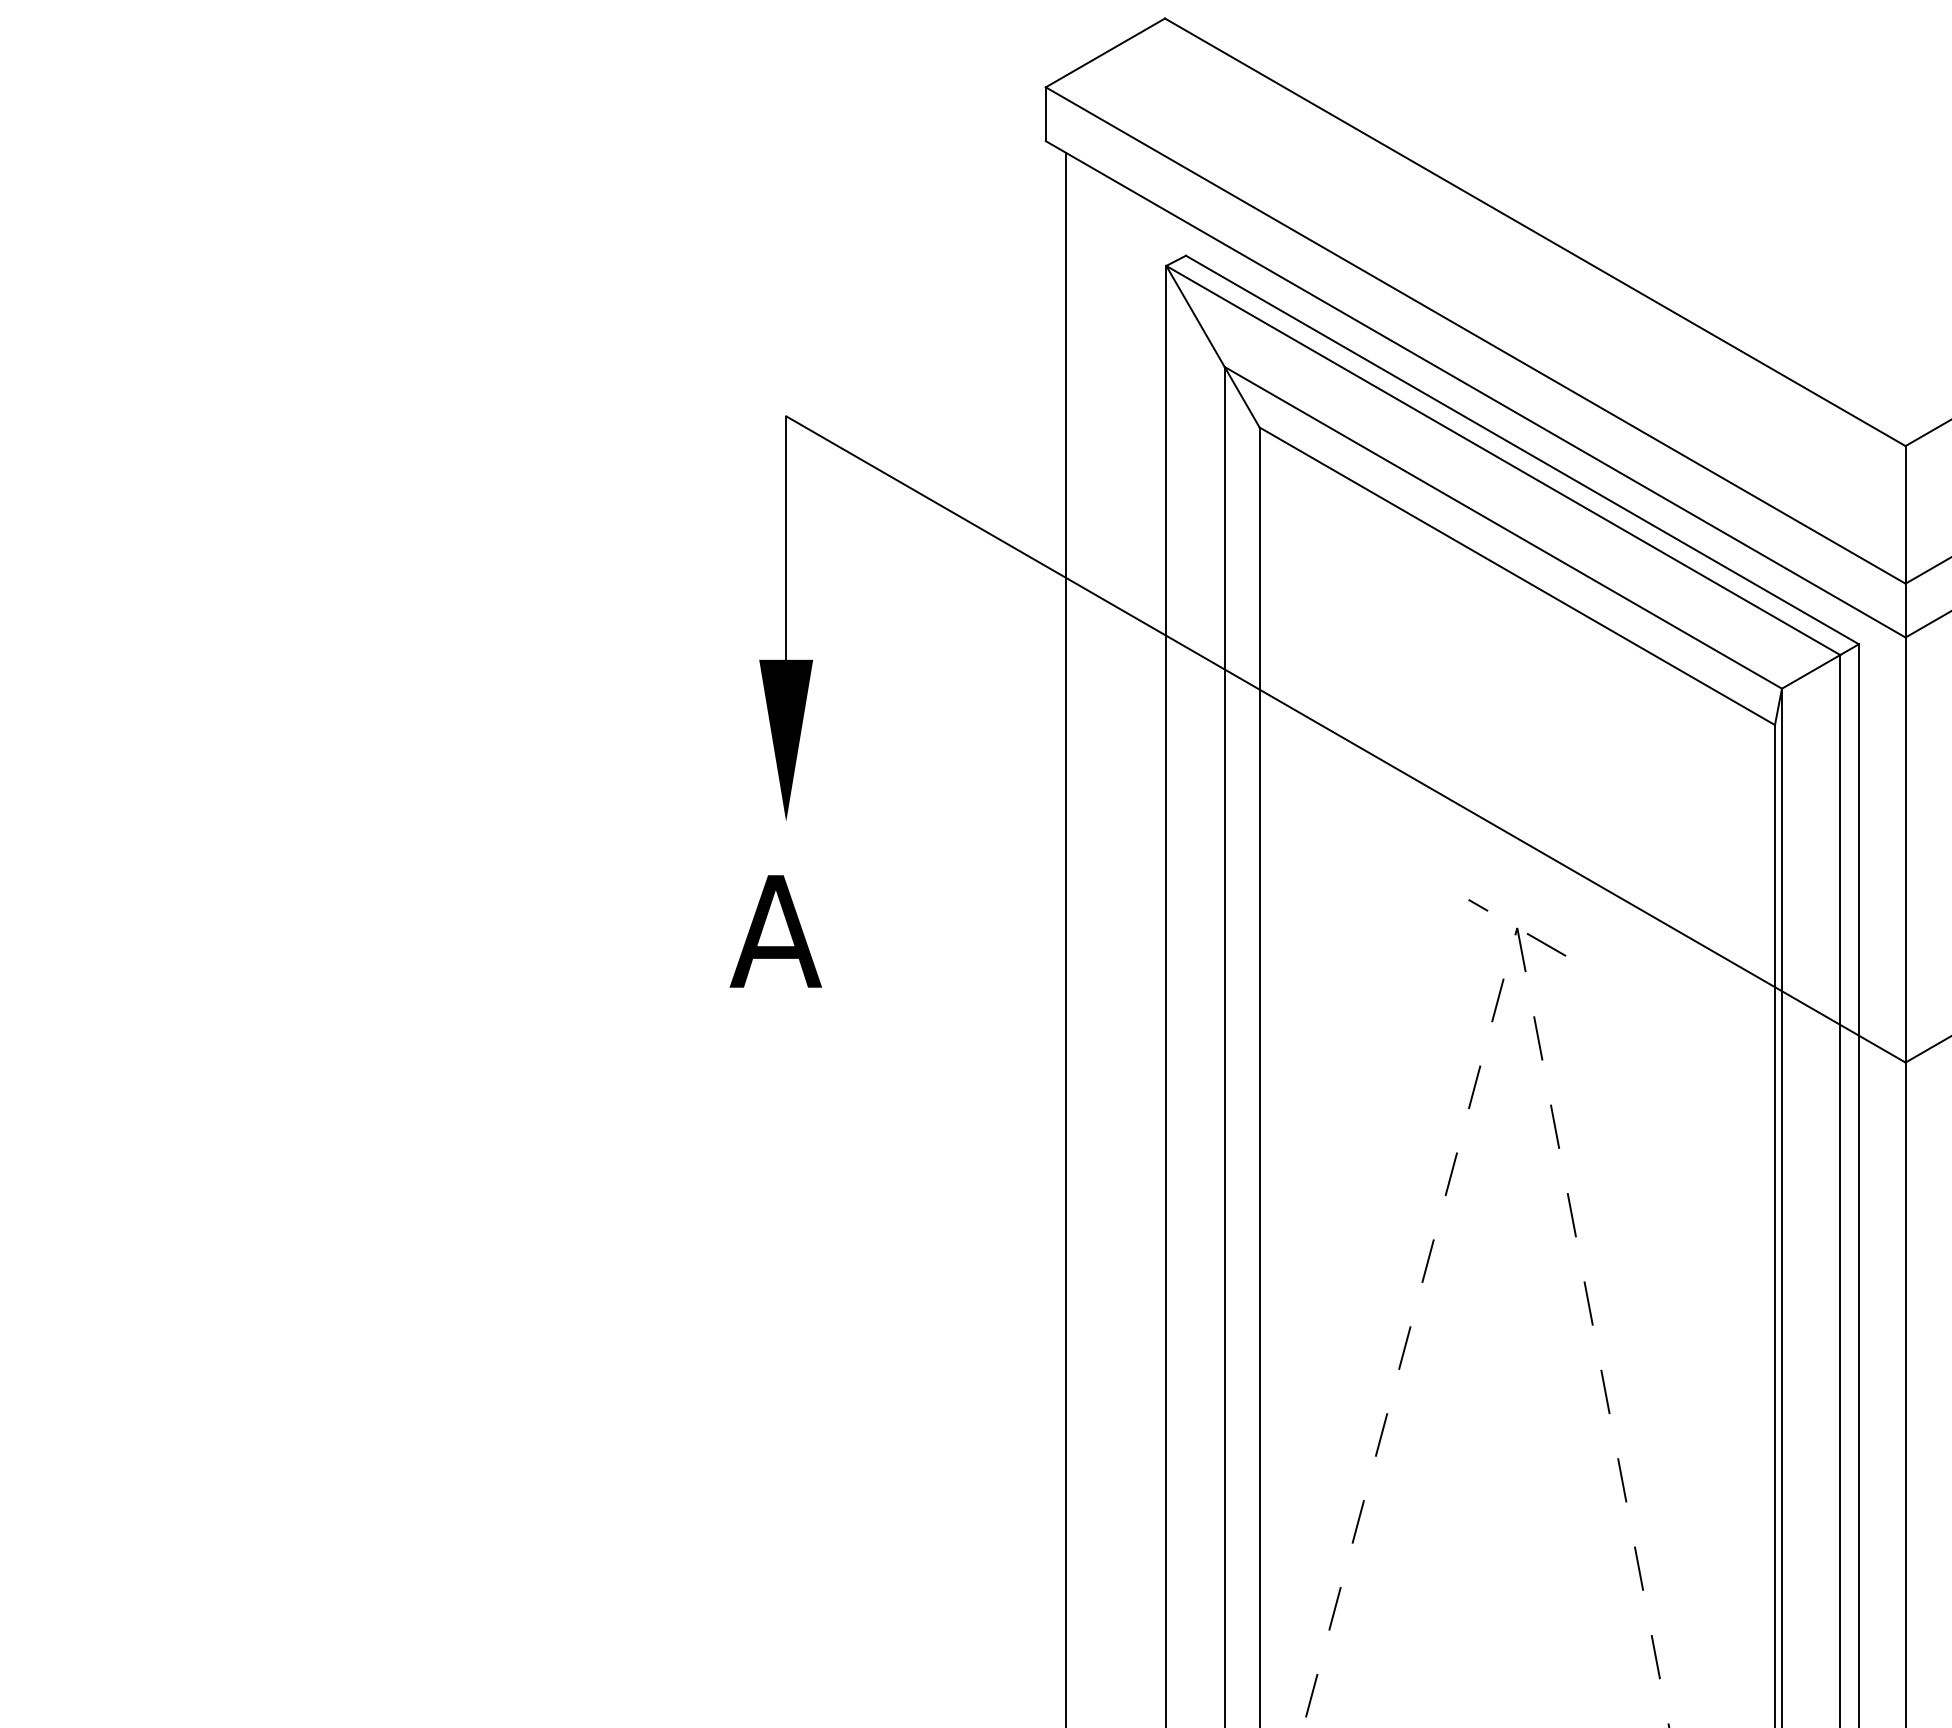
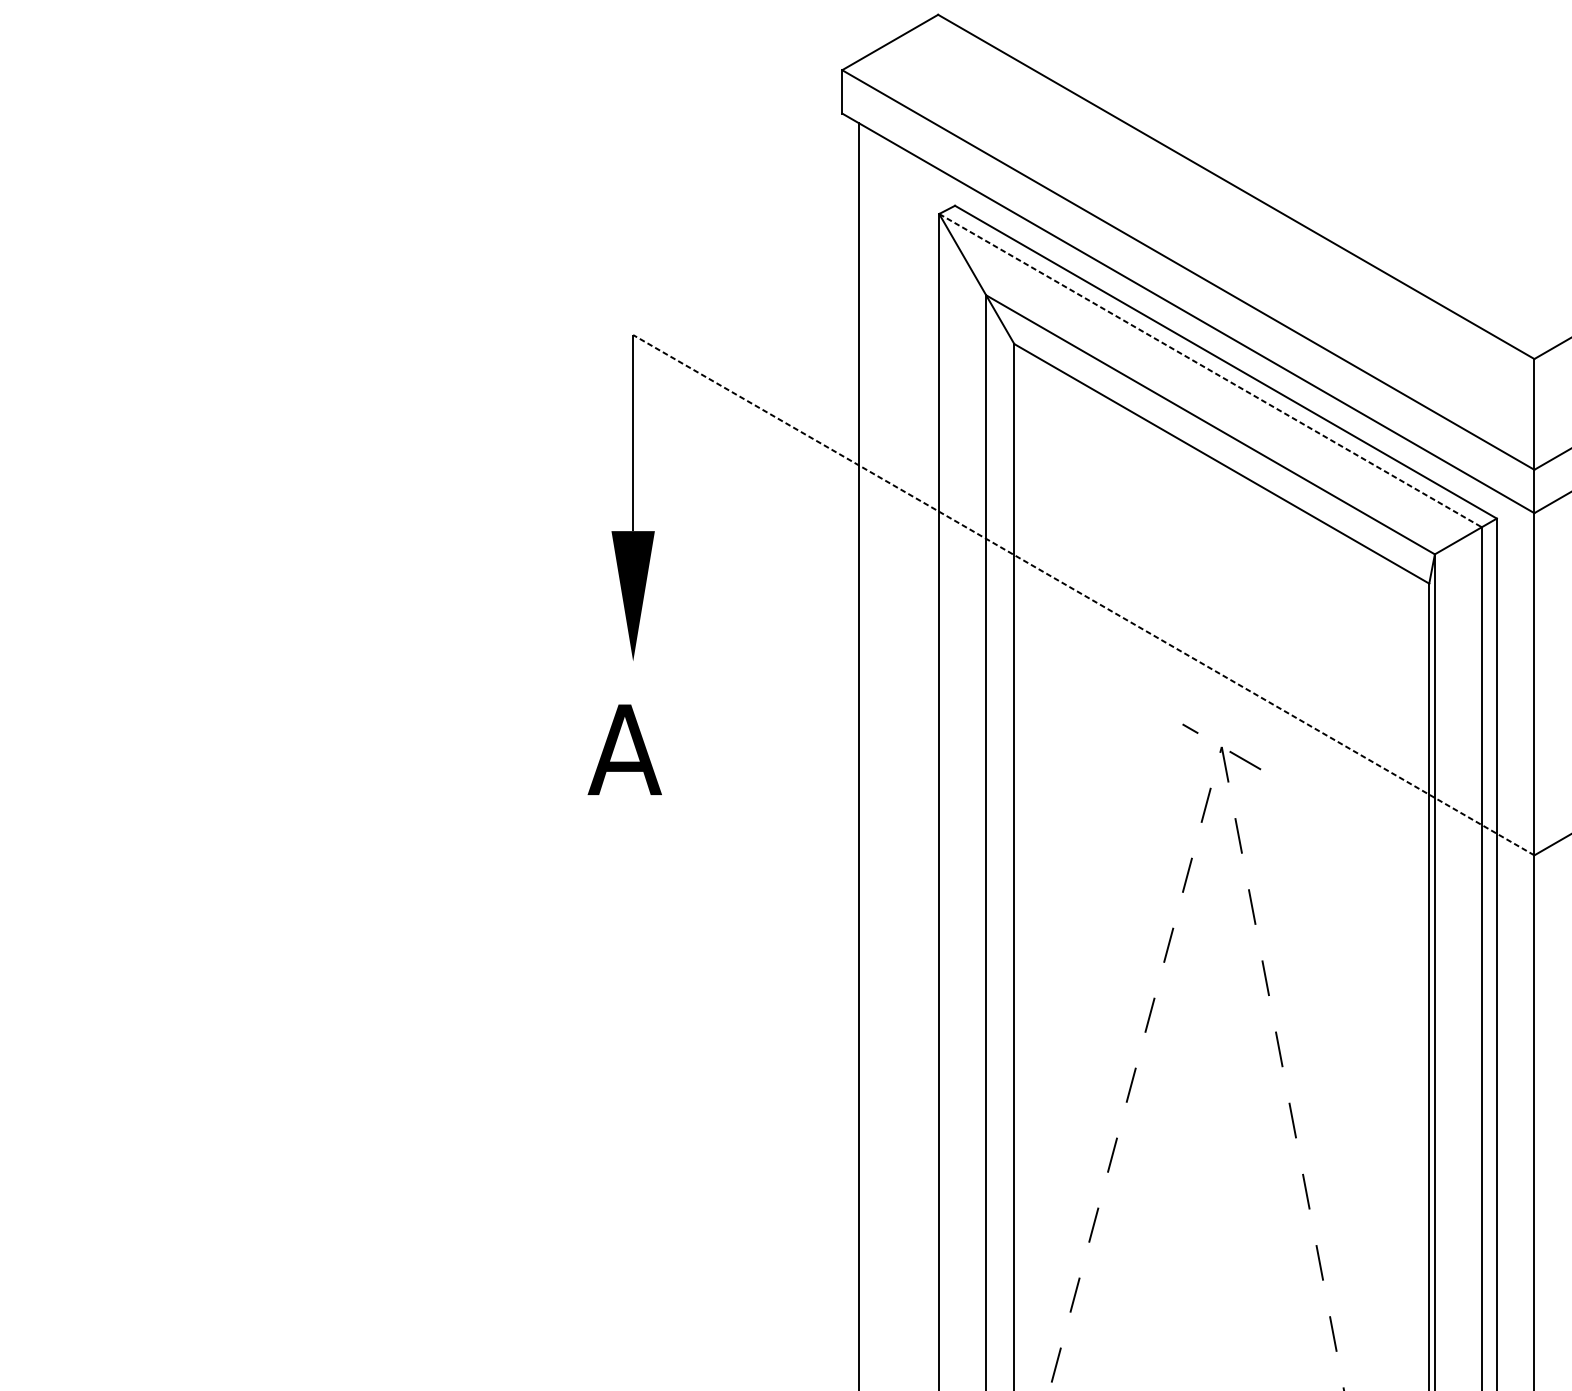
line: (1503, 460) -> (1210, 370), solid -> dashed
line: (1345, 739) -> (1083, 595), solid -> dashed

